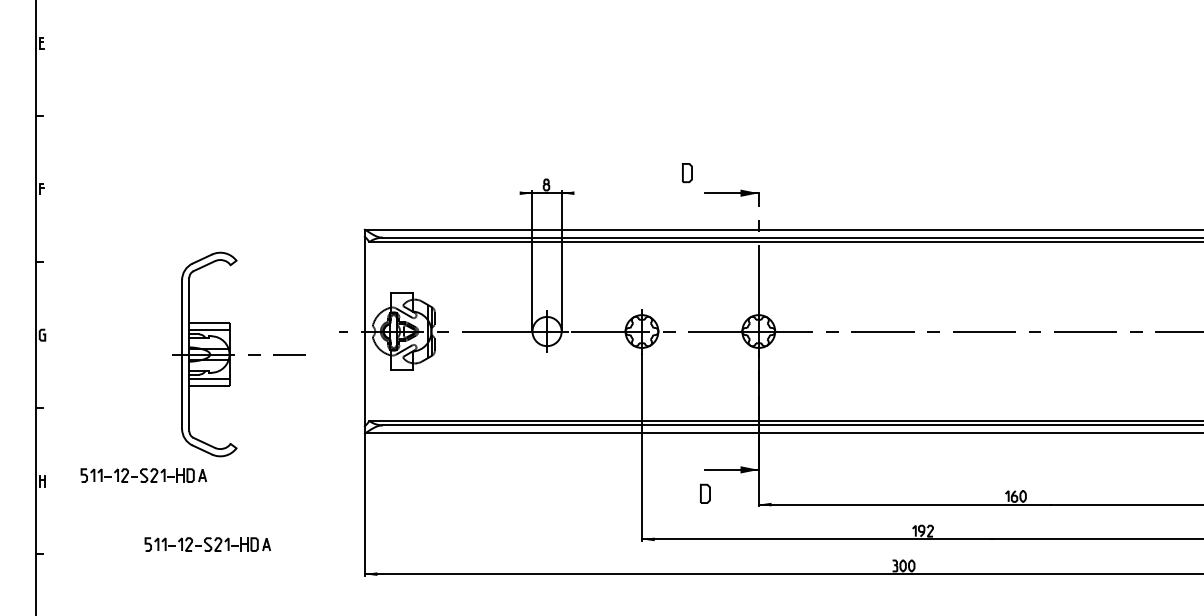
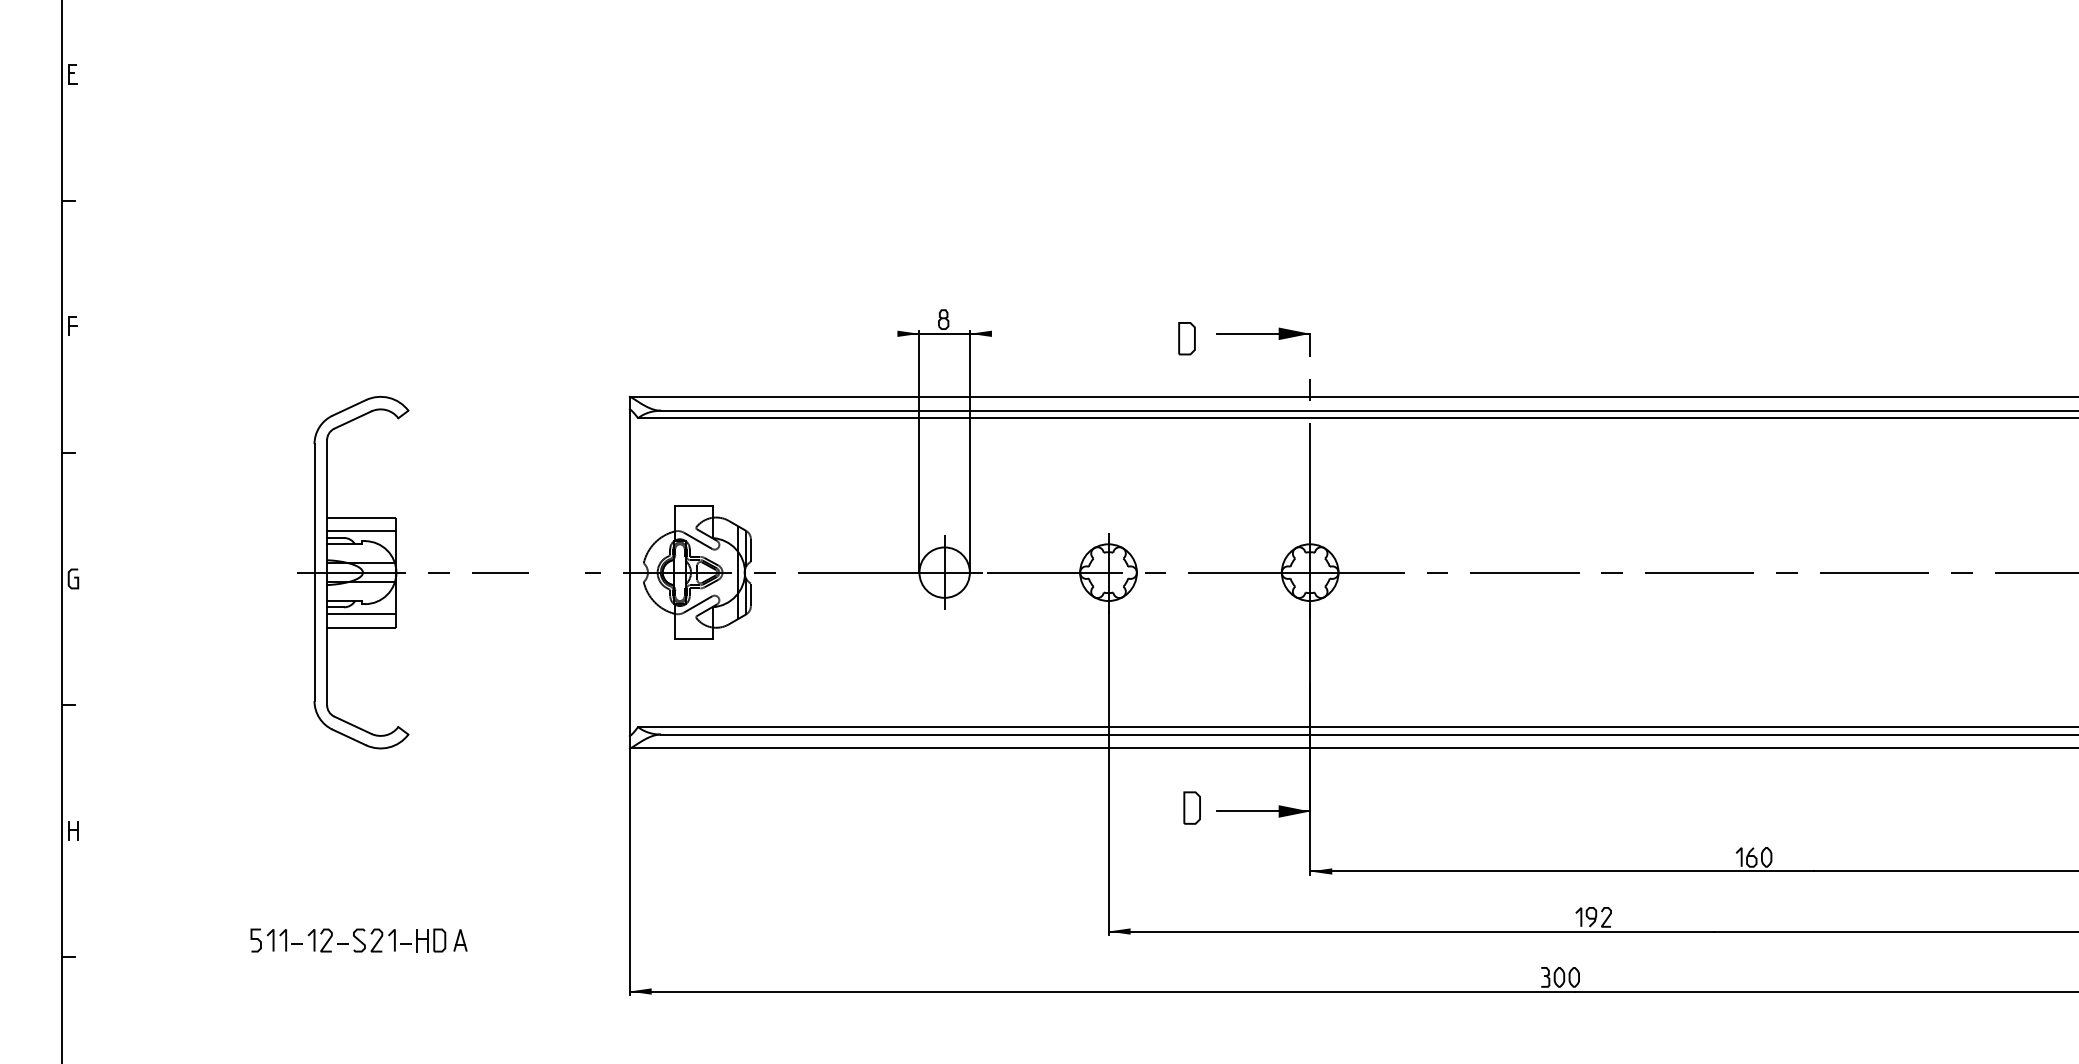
part: (687, 173) -> (1187, 339), moved
part: (238, 354) -> (411, 572), moved
part: (143, 475) -> (247, 821), removed
part: (705, 493) -> (1192, 807), moved

